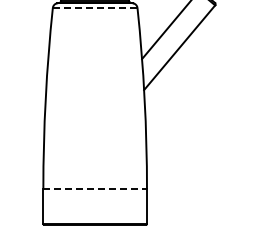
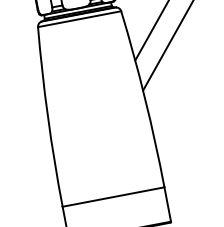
line: (95, 8) -> (80, 19), dashed -> solid
line: (95, 189) -> (113, 197), dashed -> solid

